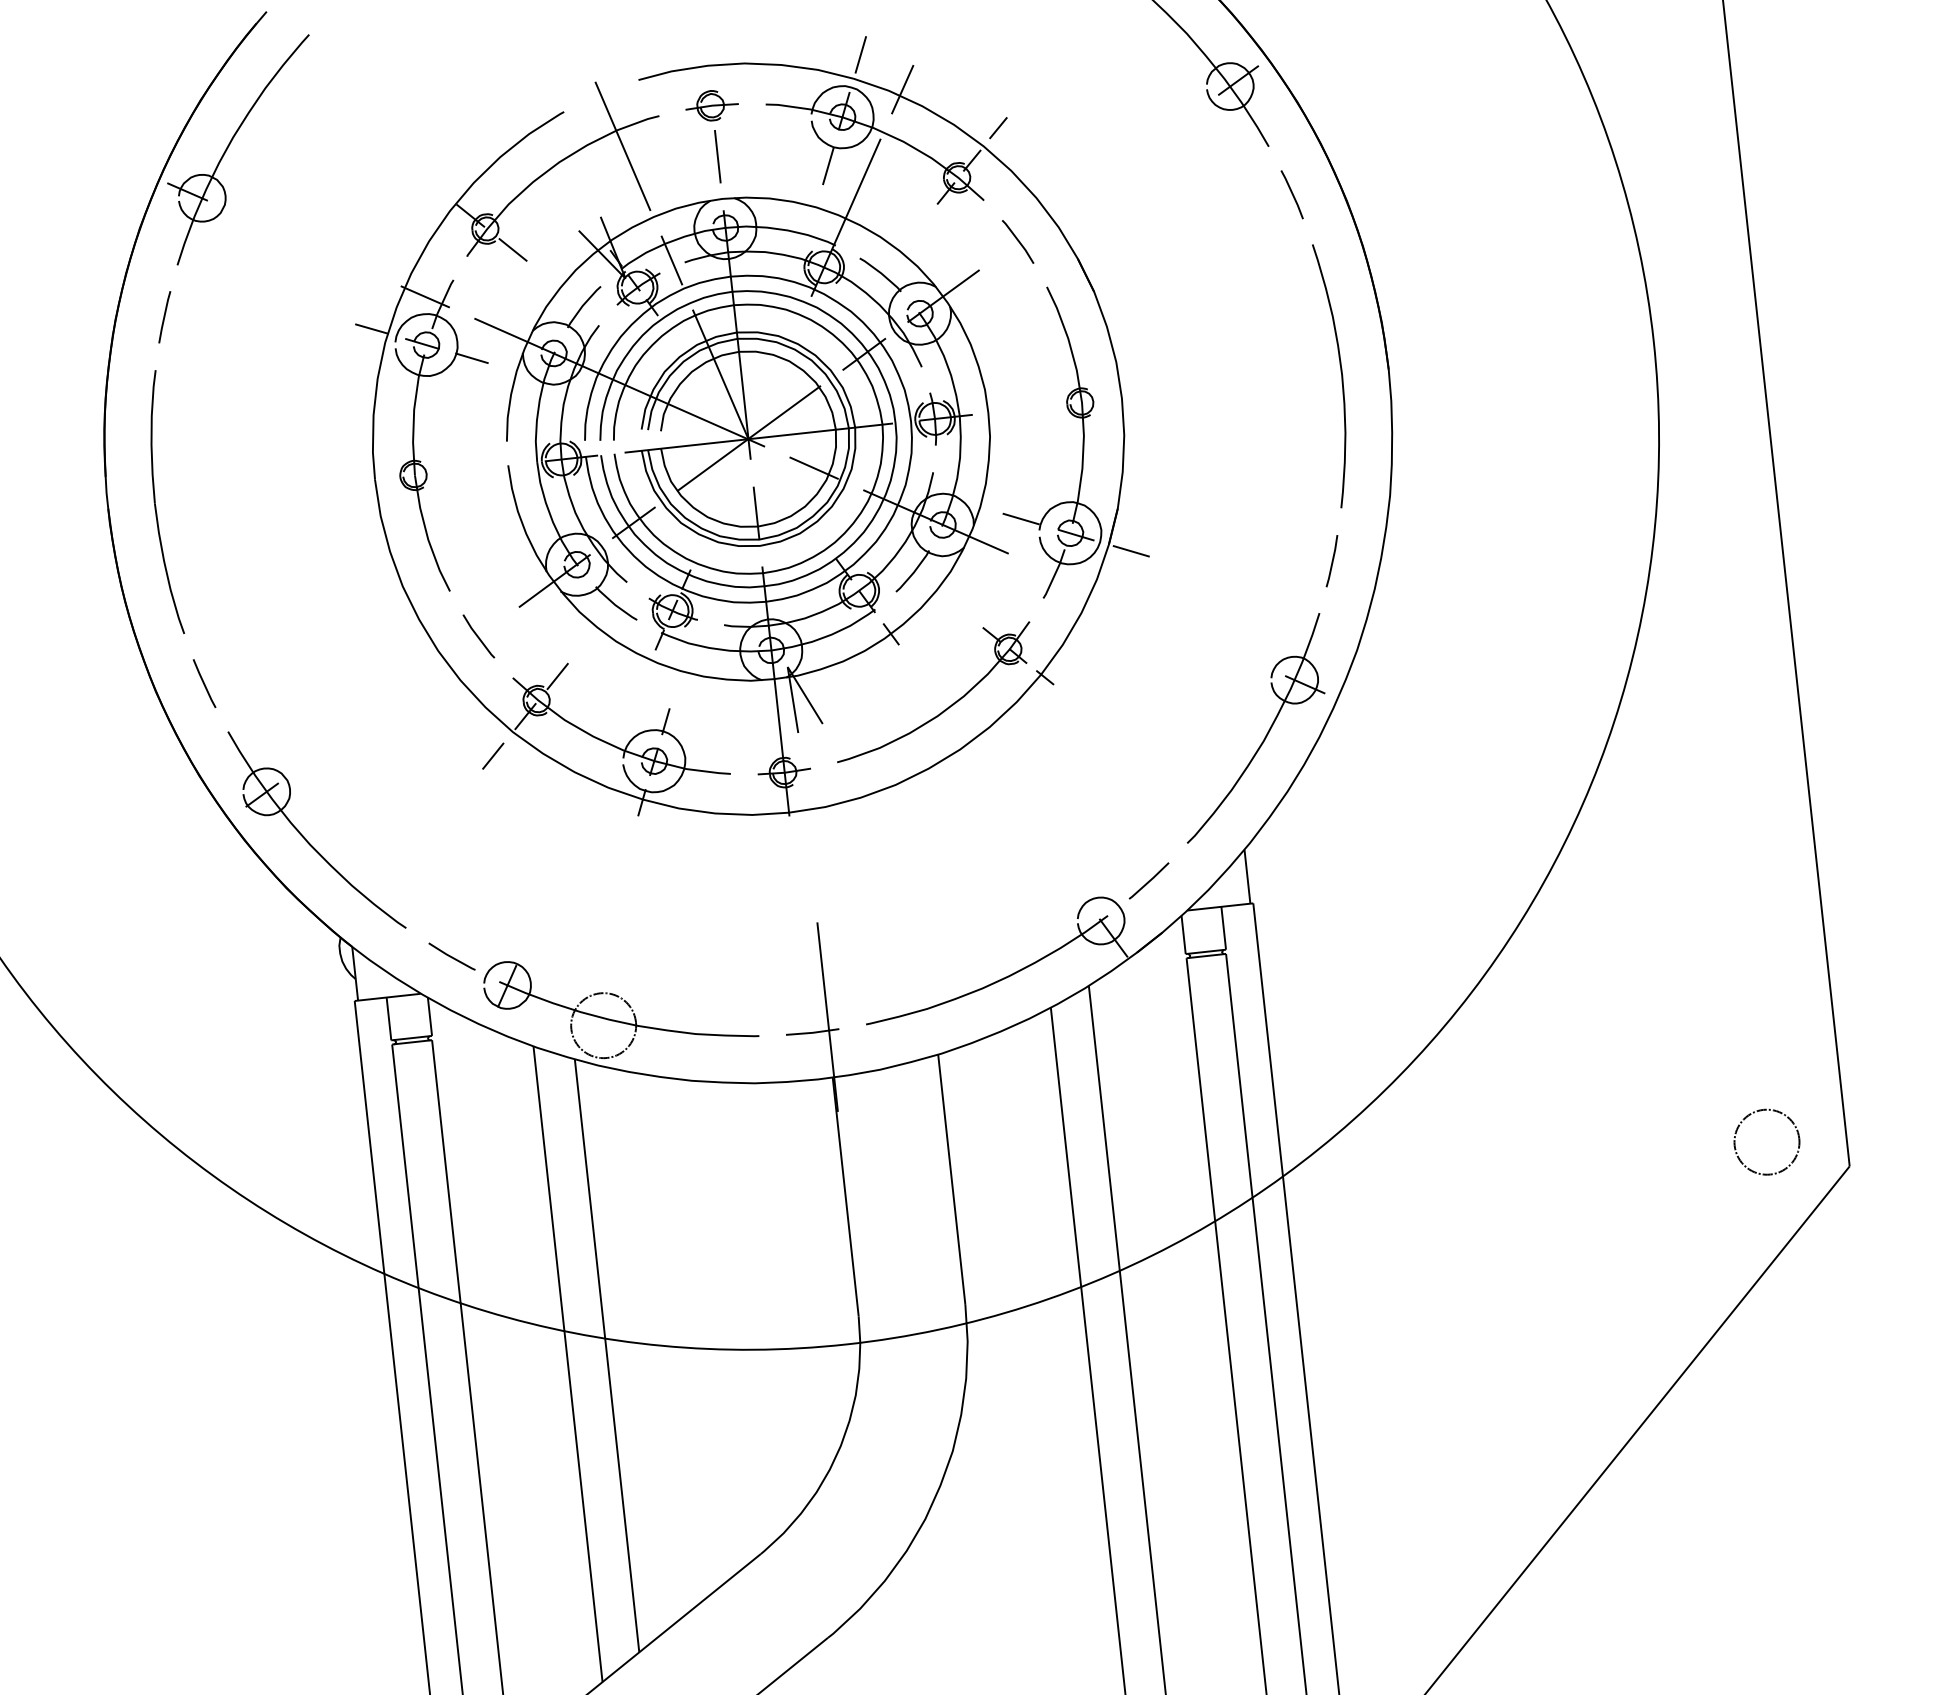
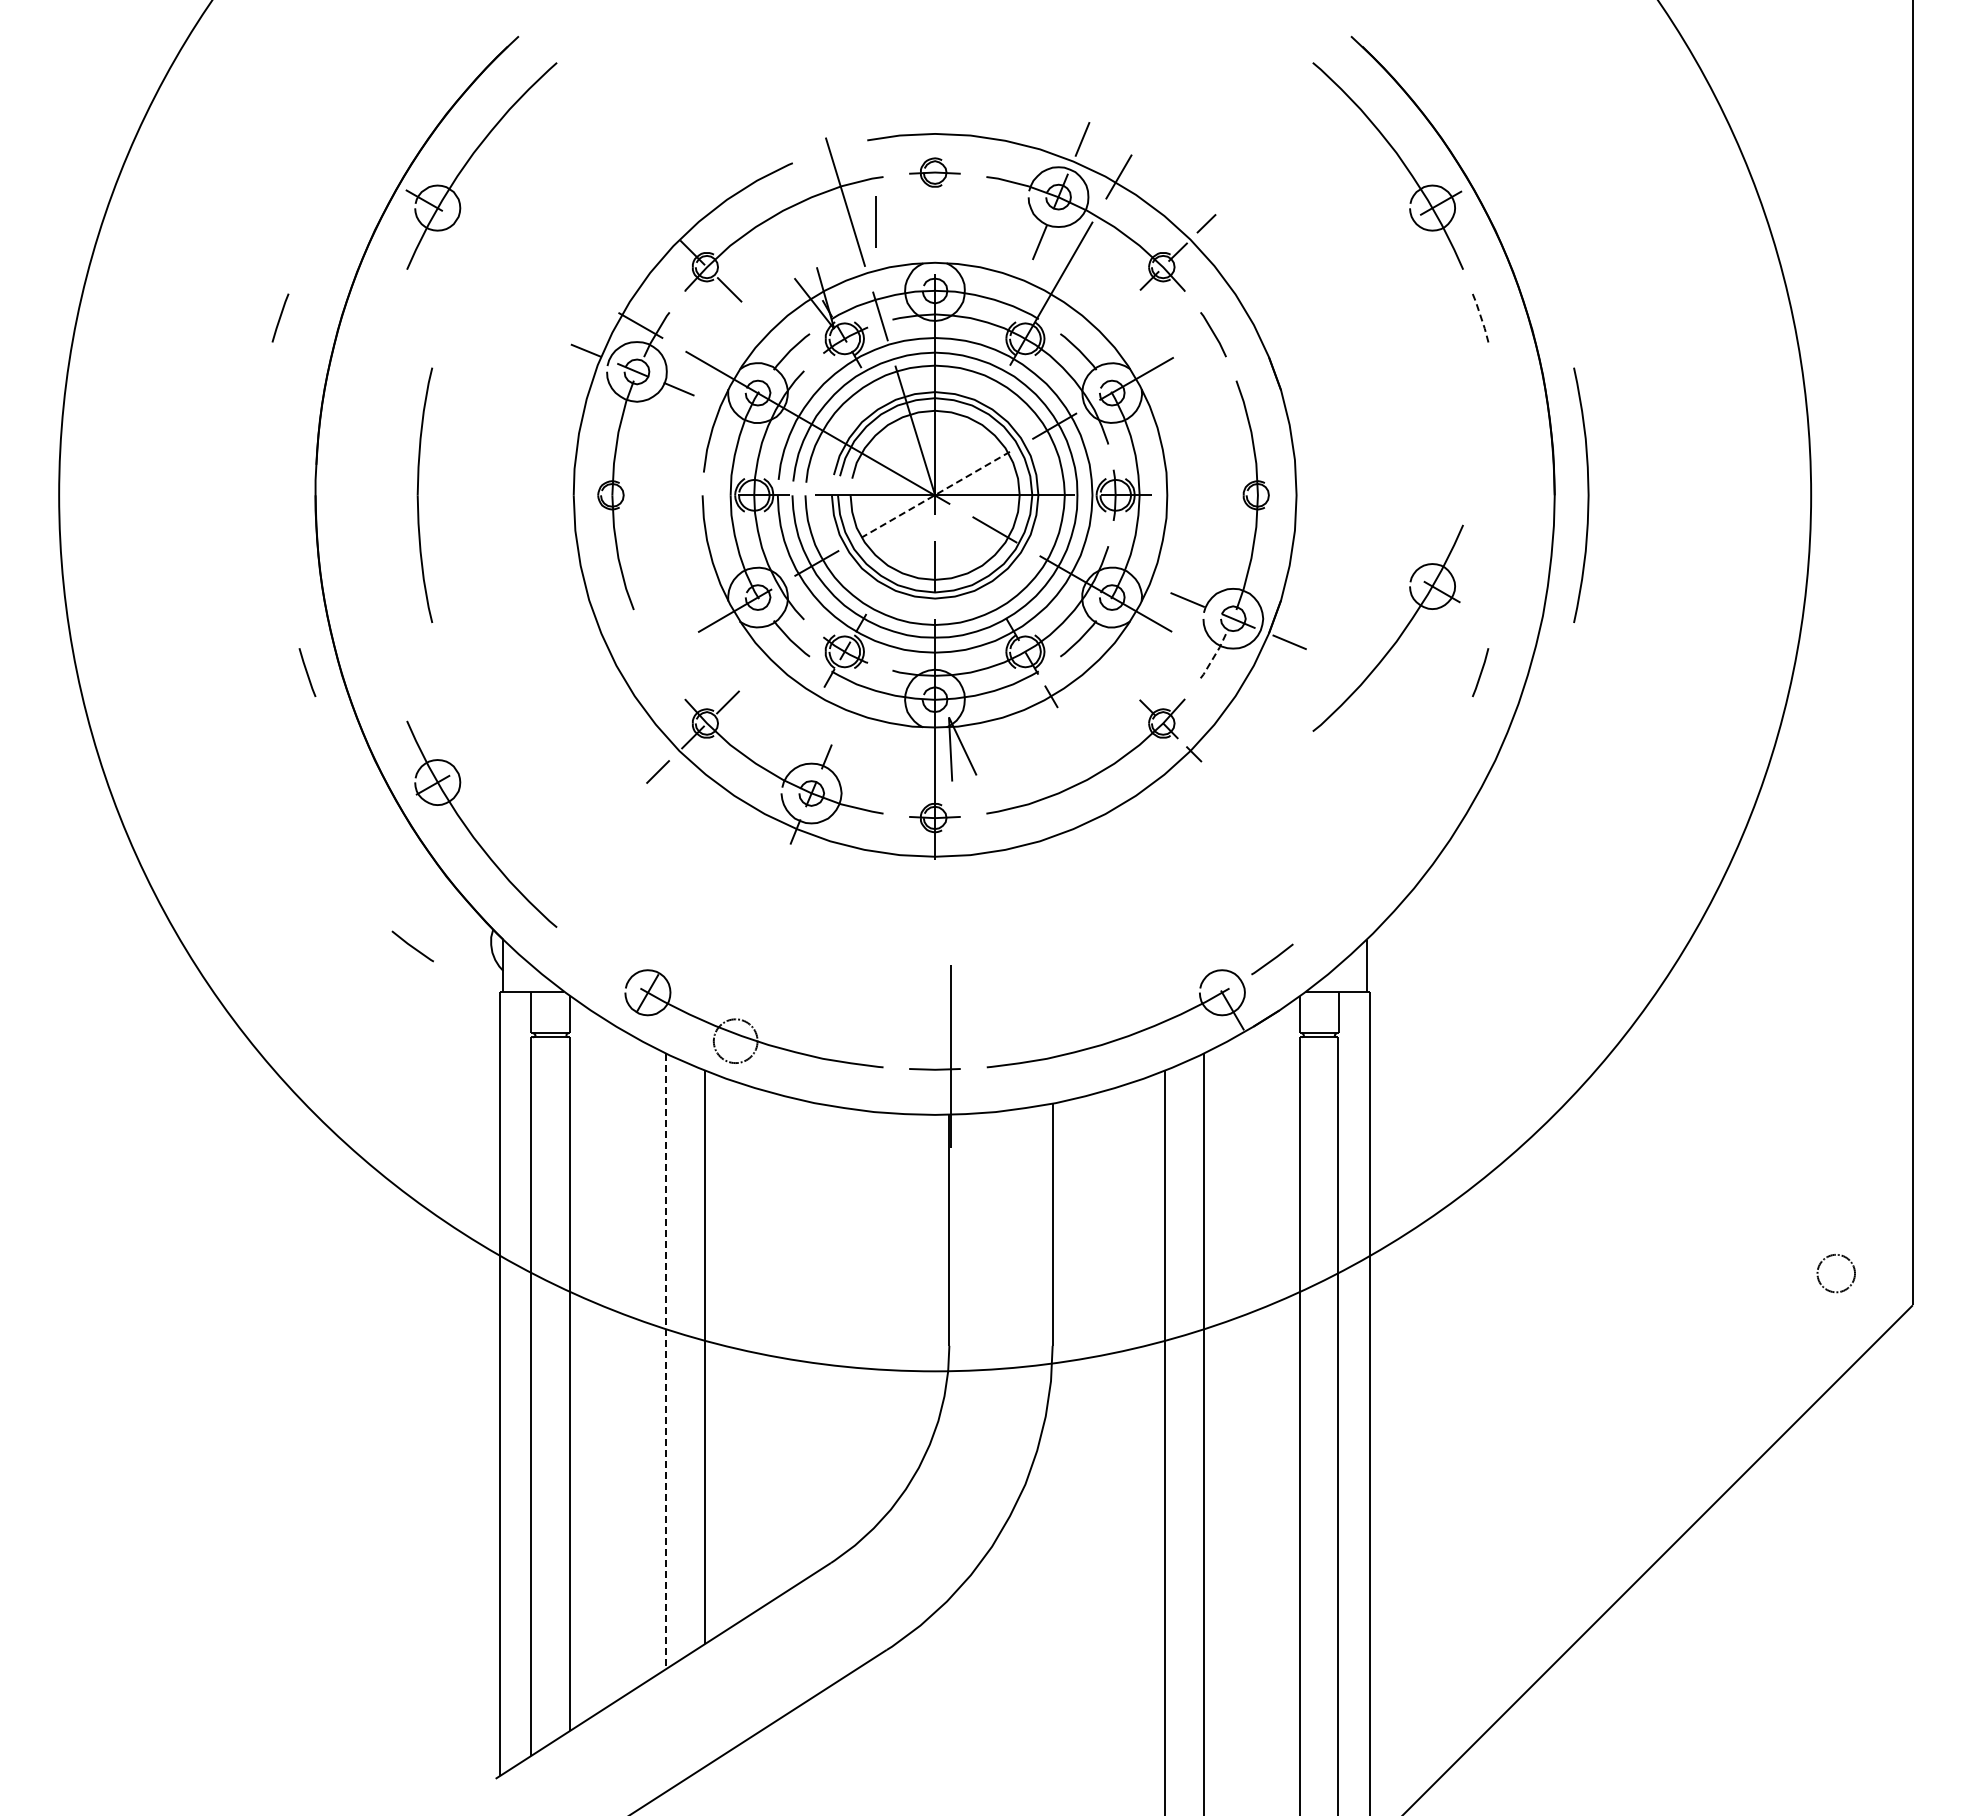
line: (717, 156) -> (875, 221), moved
line: (1293, 194) -> (1481, 317), solid -> dashed
line: (164, 316) -> (280, 317), moved
curve: (1340, 373) -> (1587, 494), moved
line: (748, 438) -> (935, 494), solid -> dashed
part: (161, 502) -> (424, 494), moved
line: (1055, 573) -> (1214, 655), solid -> dashed
line: (478, 635) -> (656, 655), removed
line: (204, 683) -> (307, 672), moved
part: (1266, 734) -> (1399, 635), moved
line: (451, 956) -> (412, 946), moved
circle: (603, 1024) -> (735, 1040), size x0.7
circle: (1766, 1142) -> (1835, 1273), size x0.6
line: (568, 1364) -> (666, 1361), solid -> dashed

